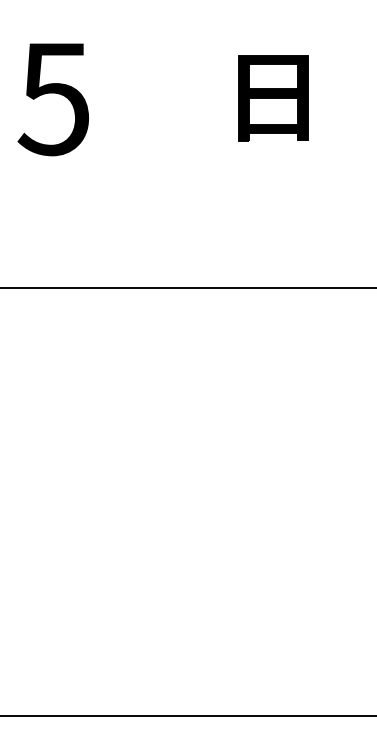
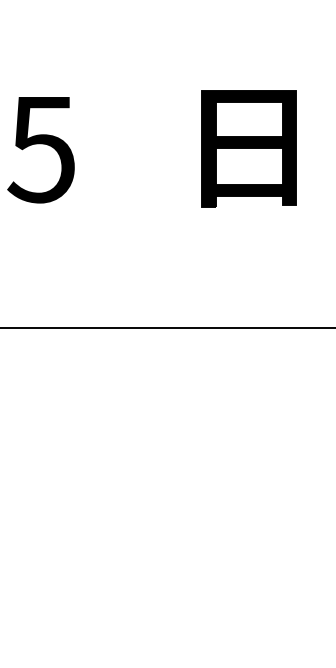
part: (273, 98) -> (249, 148), size x1.43

